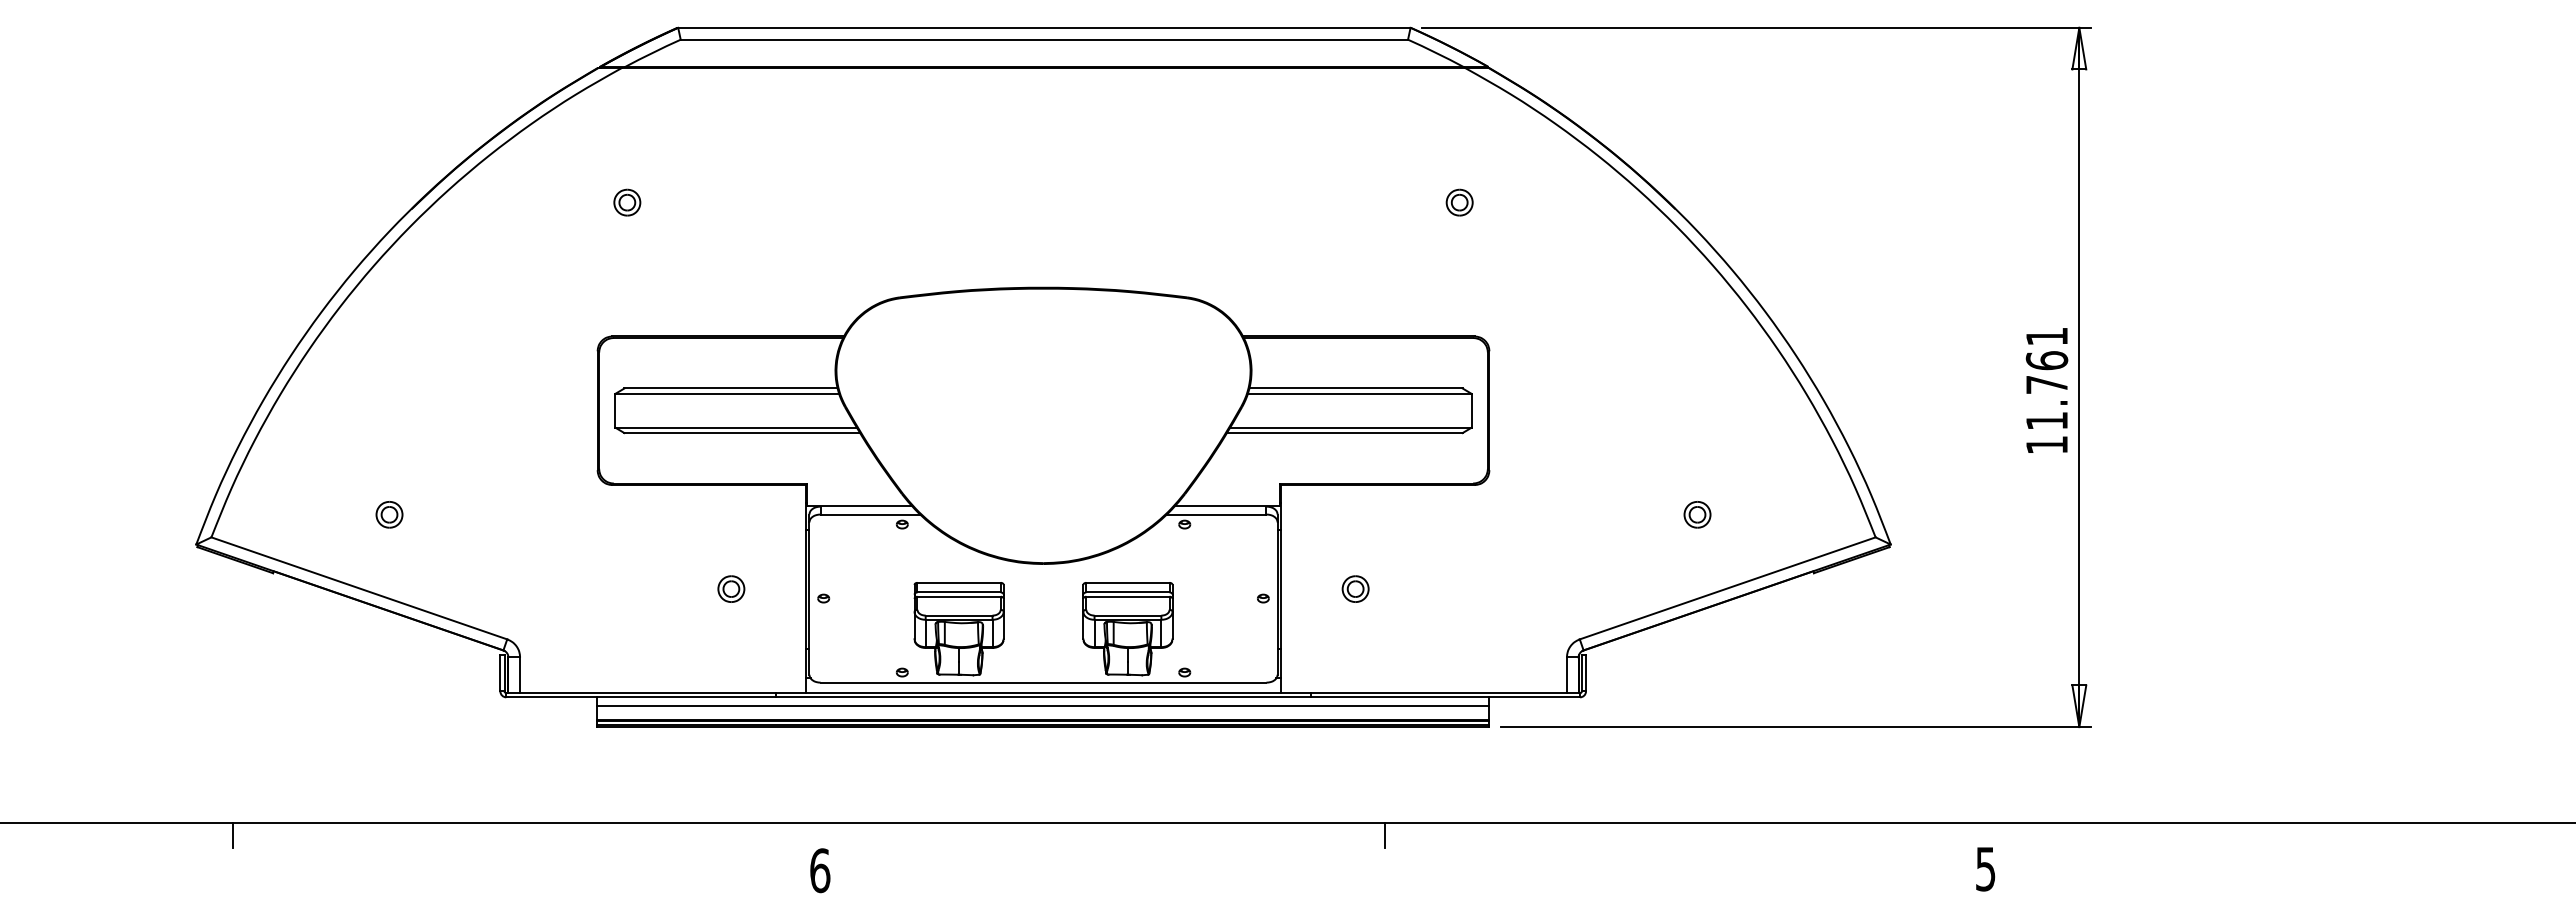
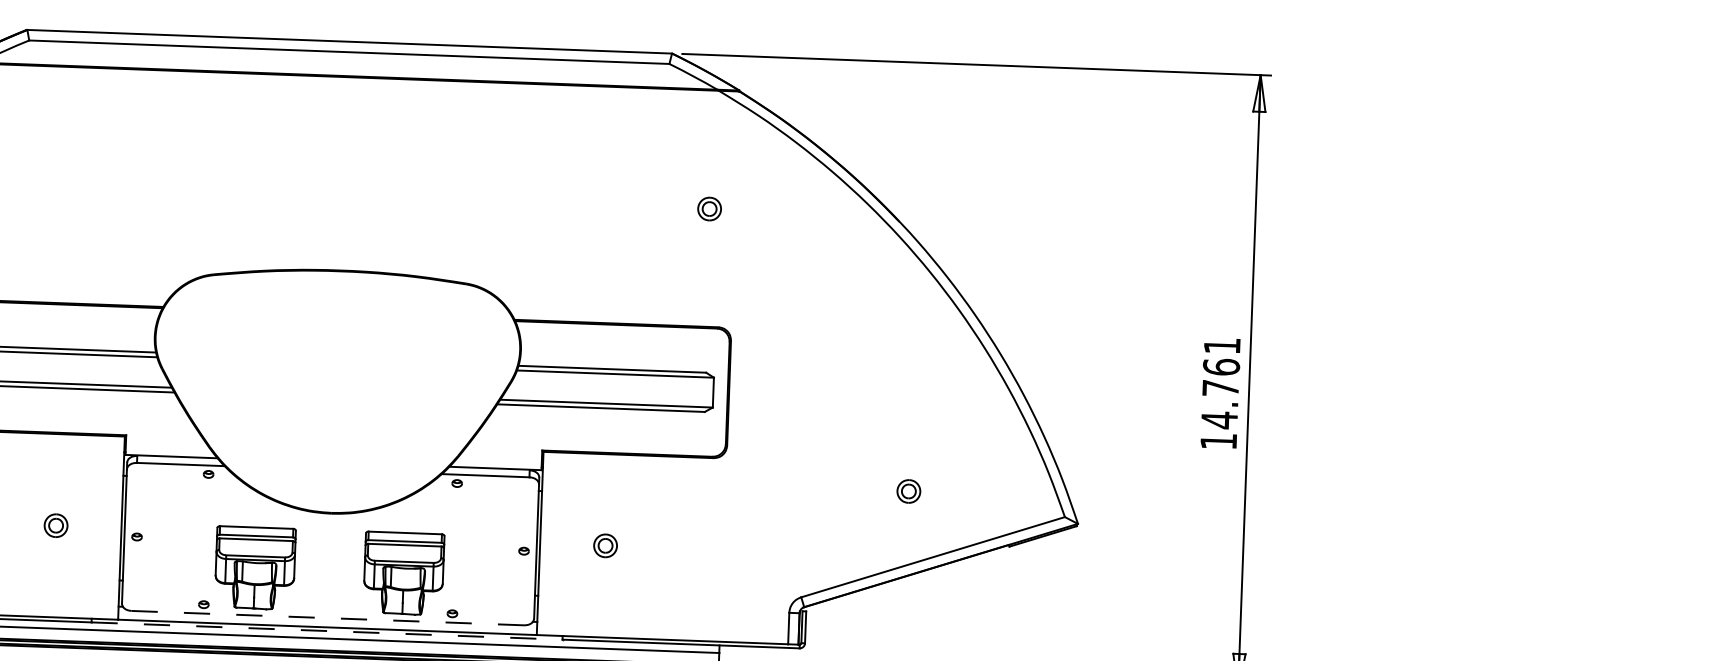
text: (2046, 421) -> (1219, 420), 11.761 -> 14.761
line: (1043, 682) -> (327, 617), solid -> dashed
line: (1043, 697) -> (327, 631), solid -> dashed

